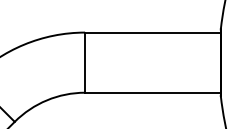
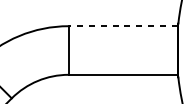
line: (152, 32) -> (123, 26), solid -> dashed

